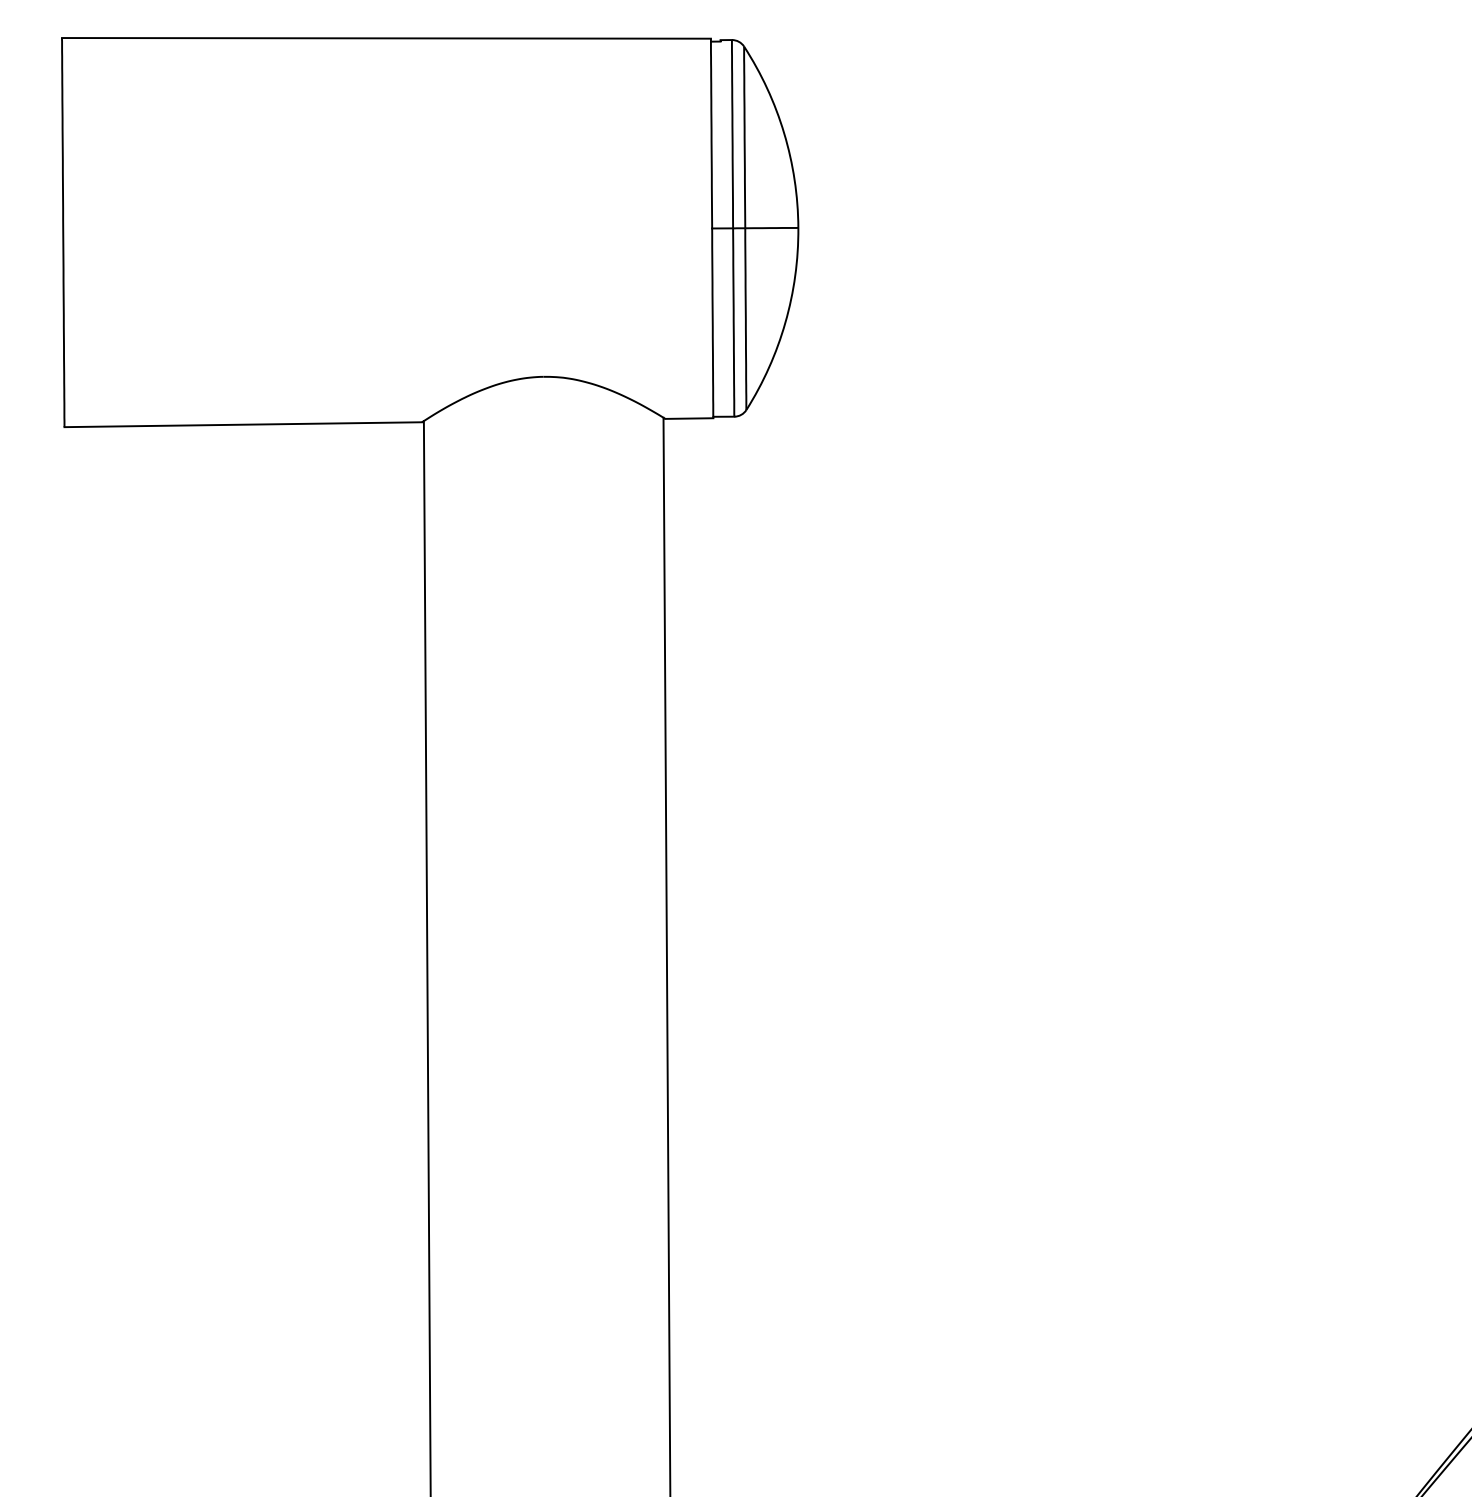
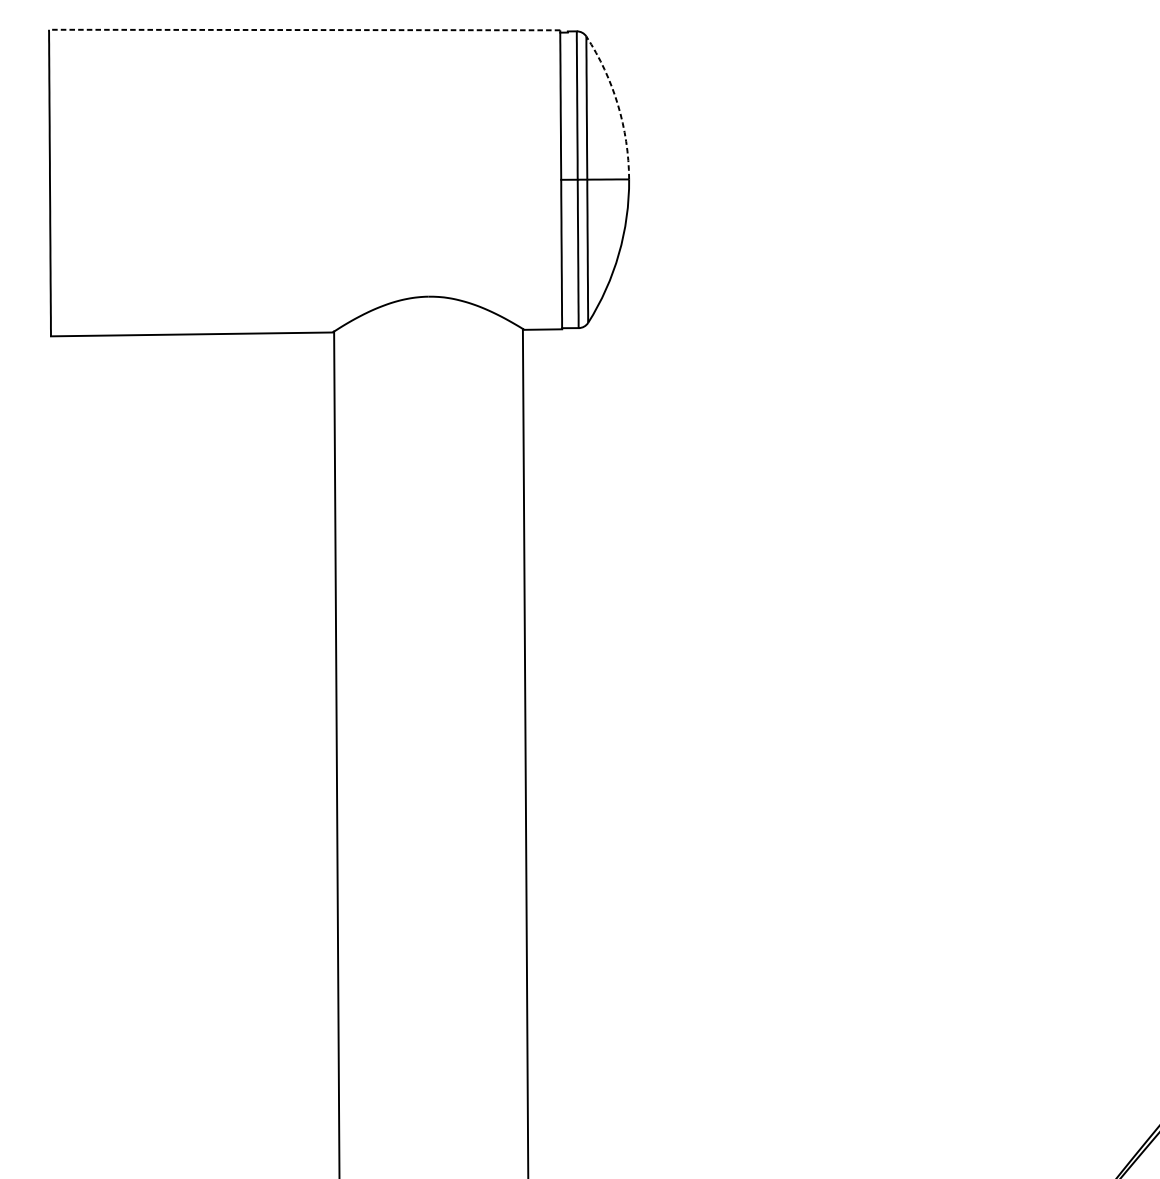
line: (385, 38) -> (303, 30), solid -> dashed
arc: (784, 133) -> (618, 105), solid -> dashed

